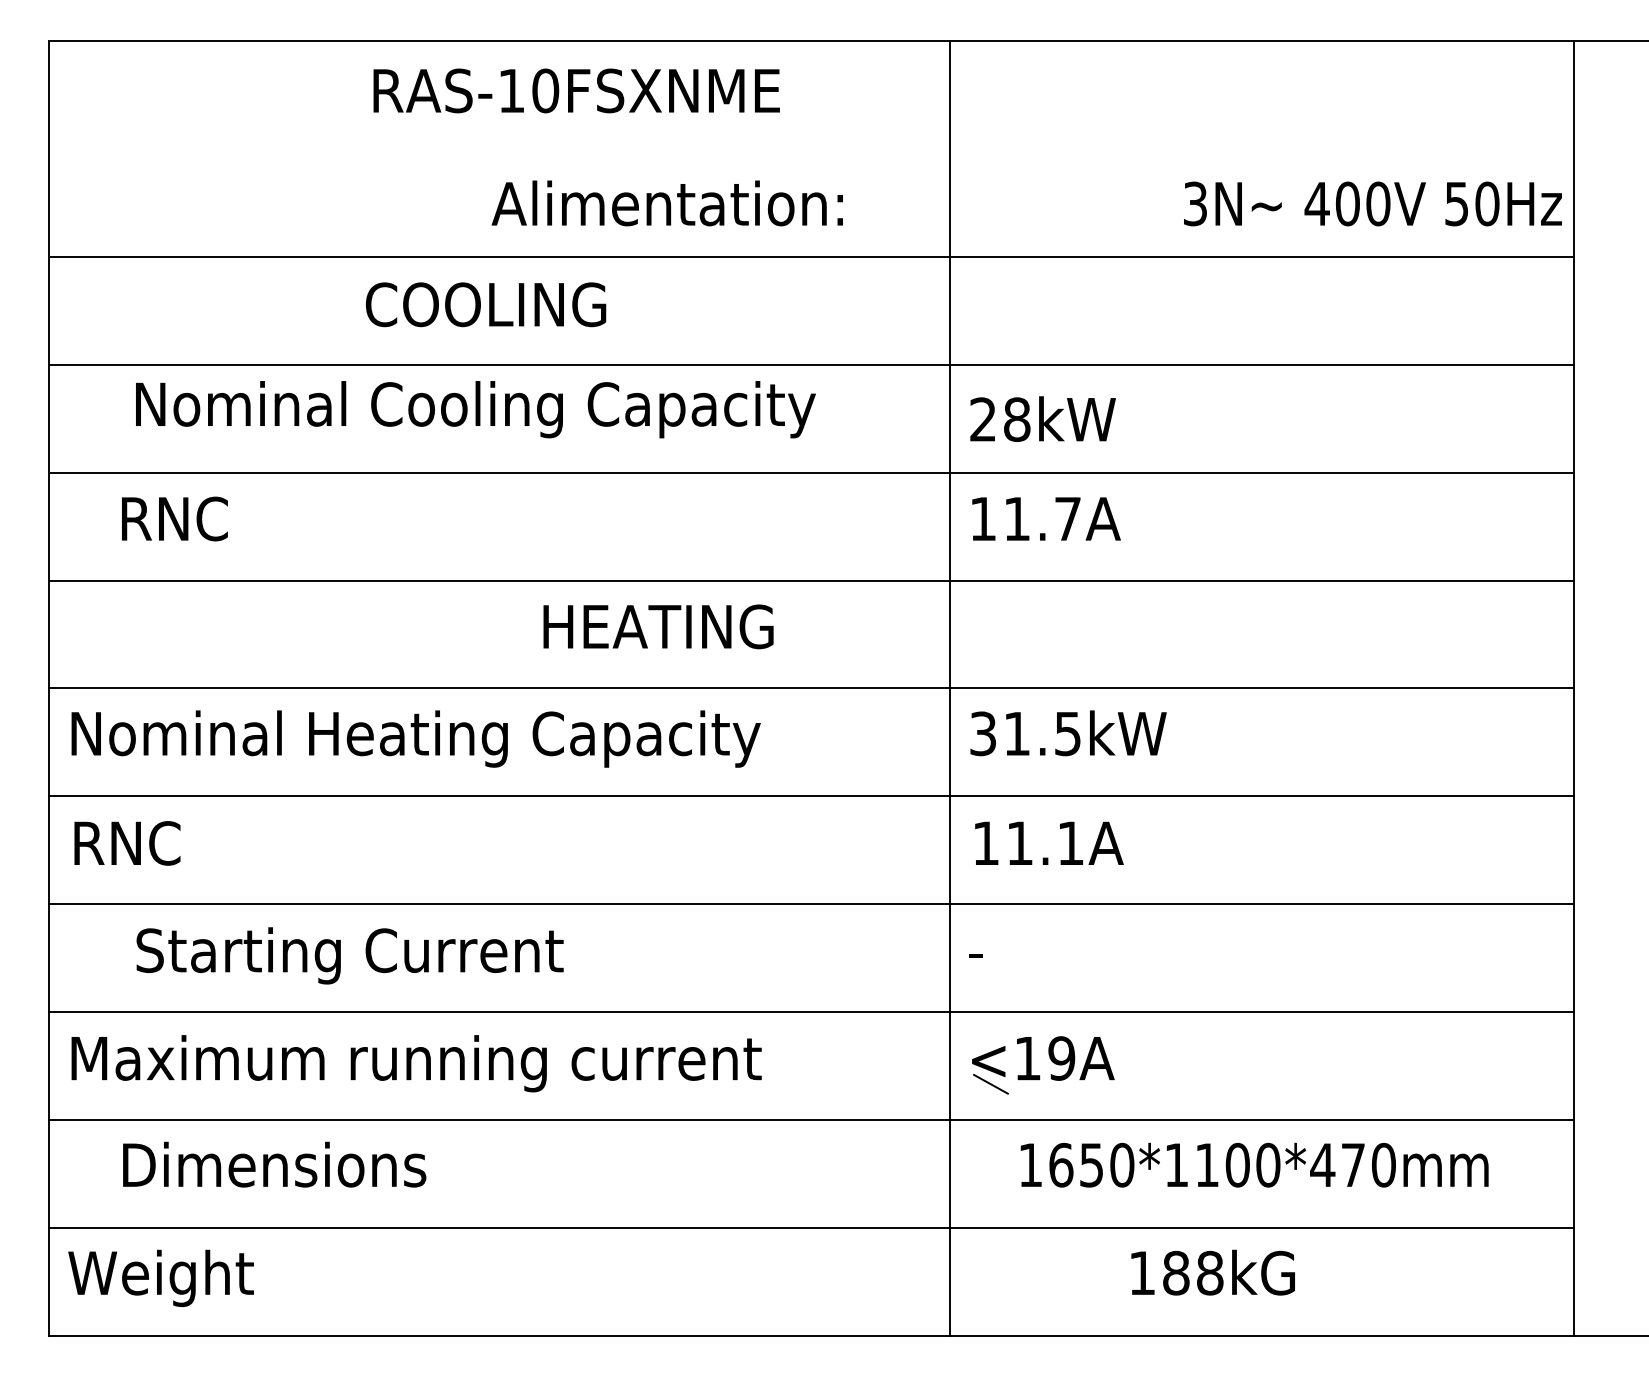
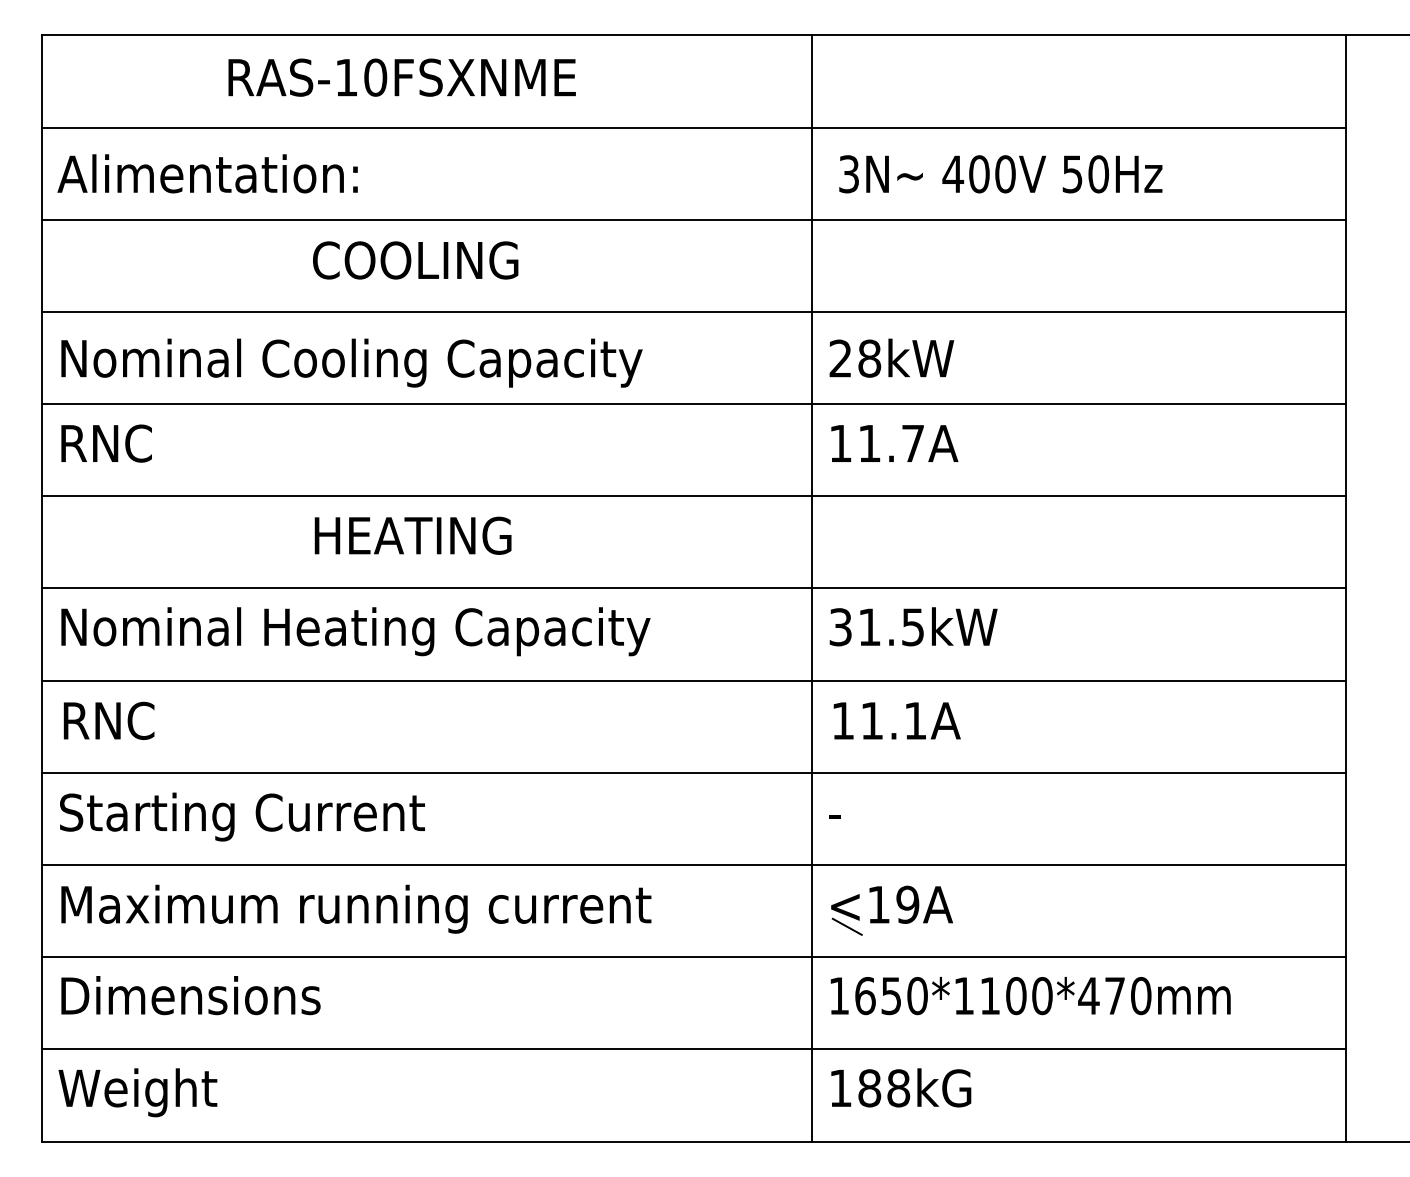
text: (575, 90) -> (401, 77), moved
line: (811, 149) -> (693, 127), added
text: (667, 203) -> (207, 173), moved
text: (1372, 204) -> (1000, 174), moved
text: (475, 408) -> (351, 362), moved
text: (174, 518) -> (106, 443), moved
text: (657, 626) -> (412, 535), moved
text: (350, 955) -> (242, 816), moved
text: (274, 1164) -> (190, 995), moved
text: (1254, 1165) -> (1030, 996), moved
text: (1213, 1272) -> (901, 1087), moved

